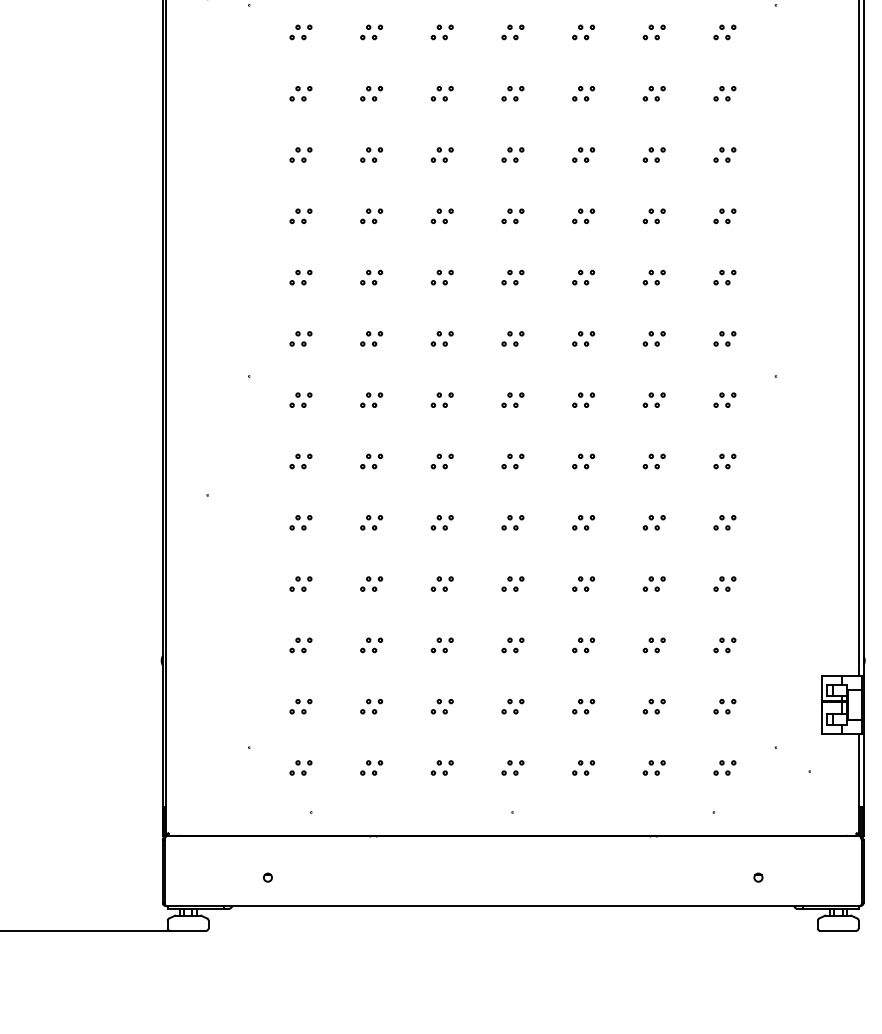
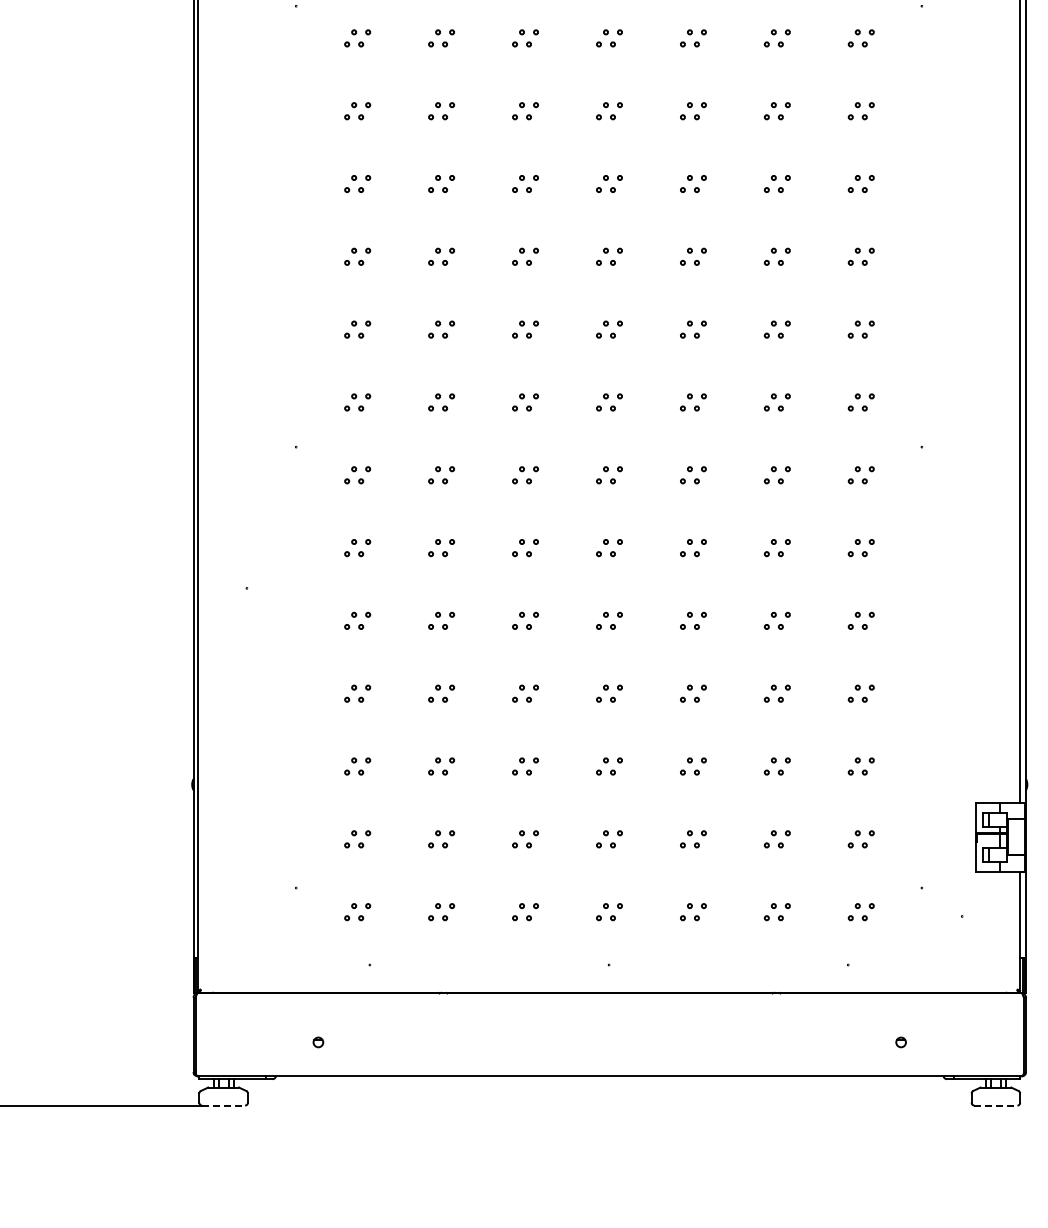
line: (188, 930) -> (223, 1105), solid -> dashed
line: (837, 930) -> (995, 1105), solid -> dashed

